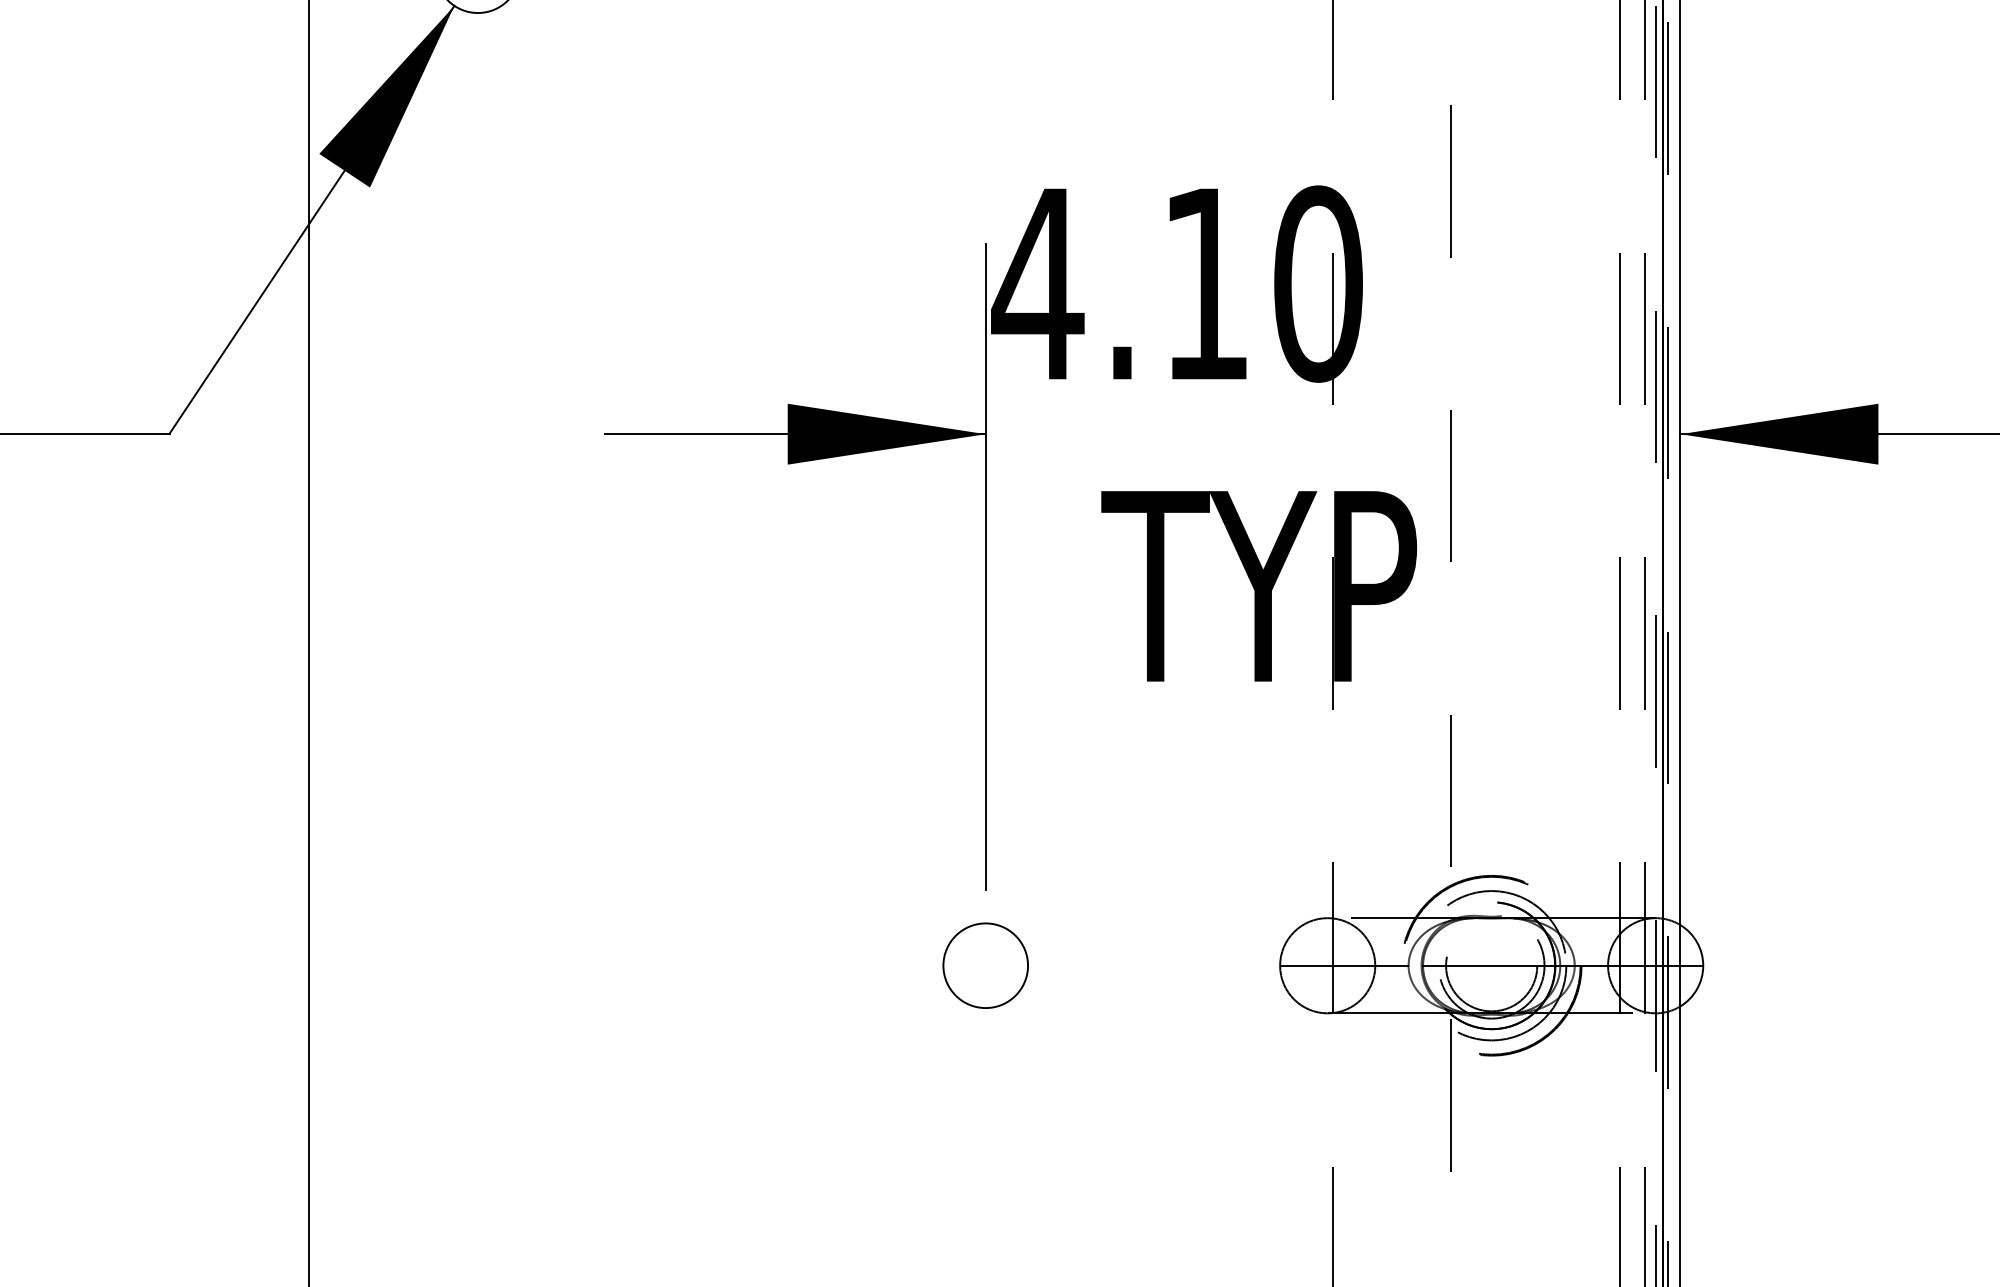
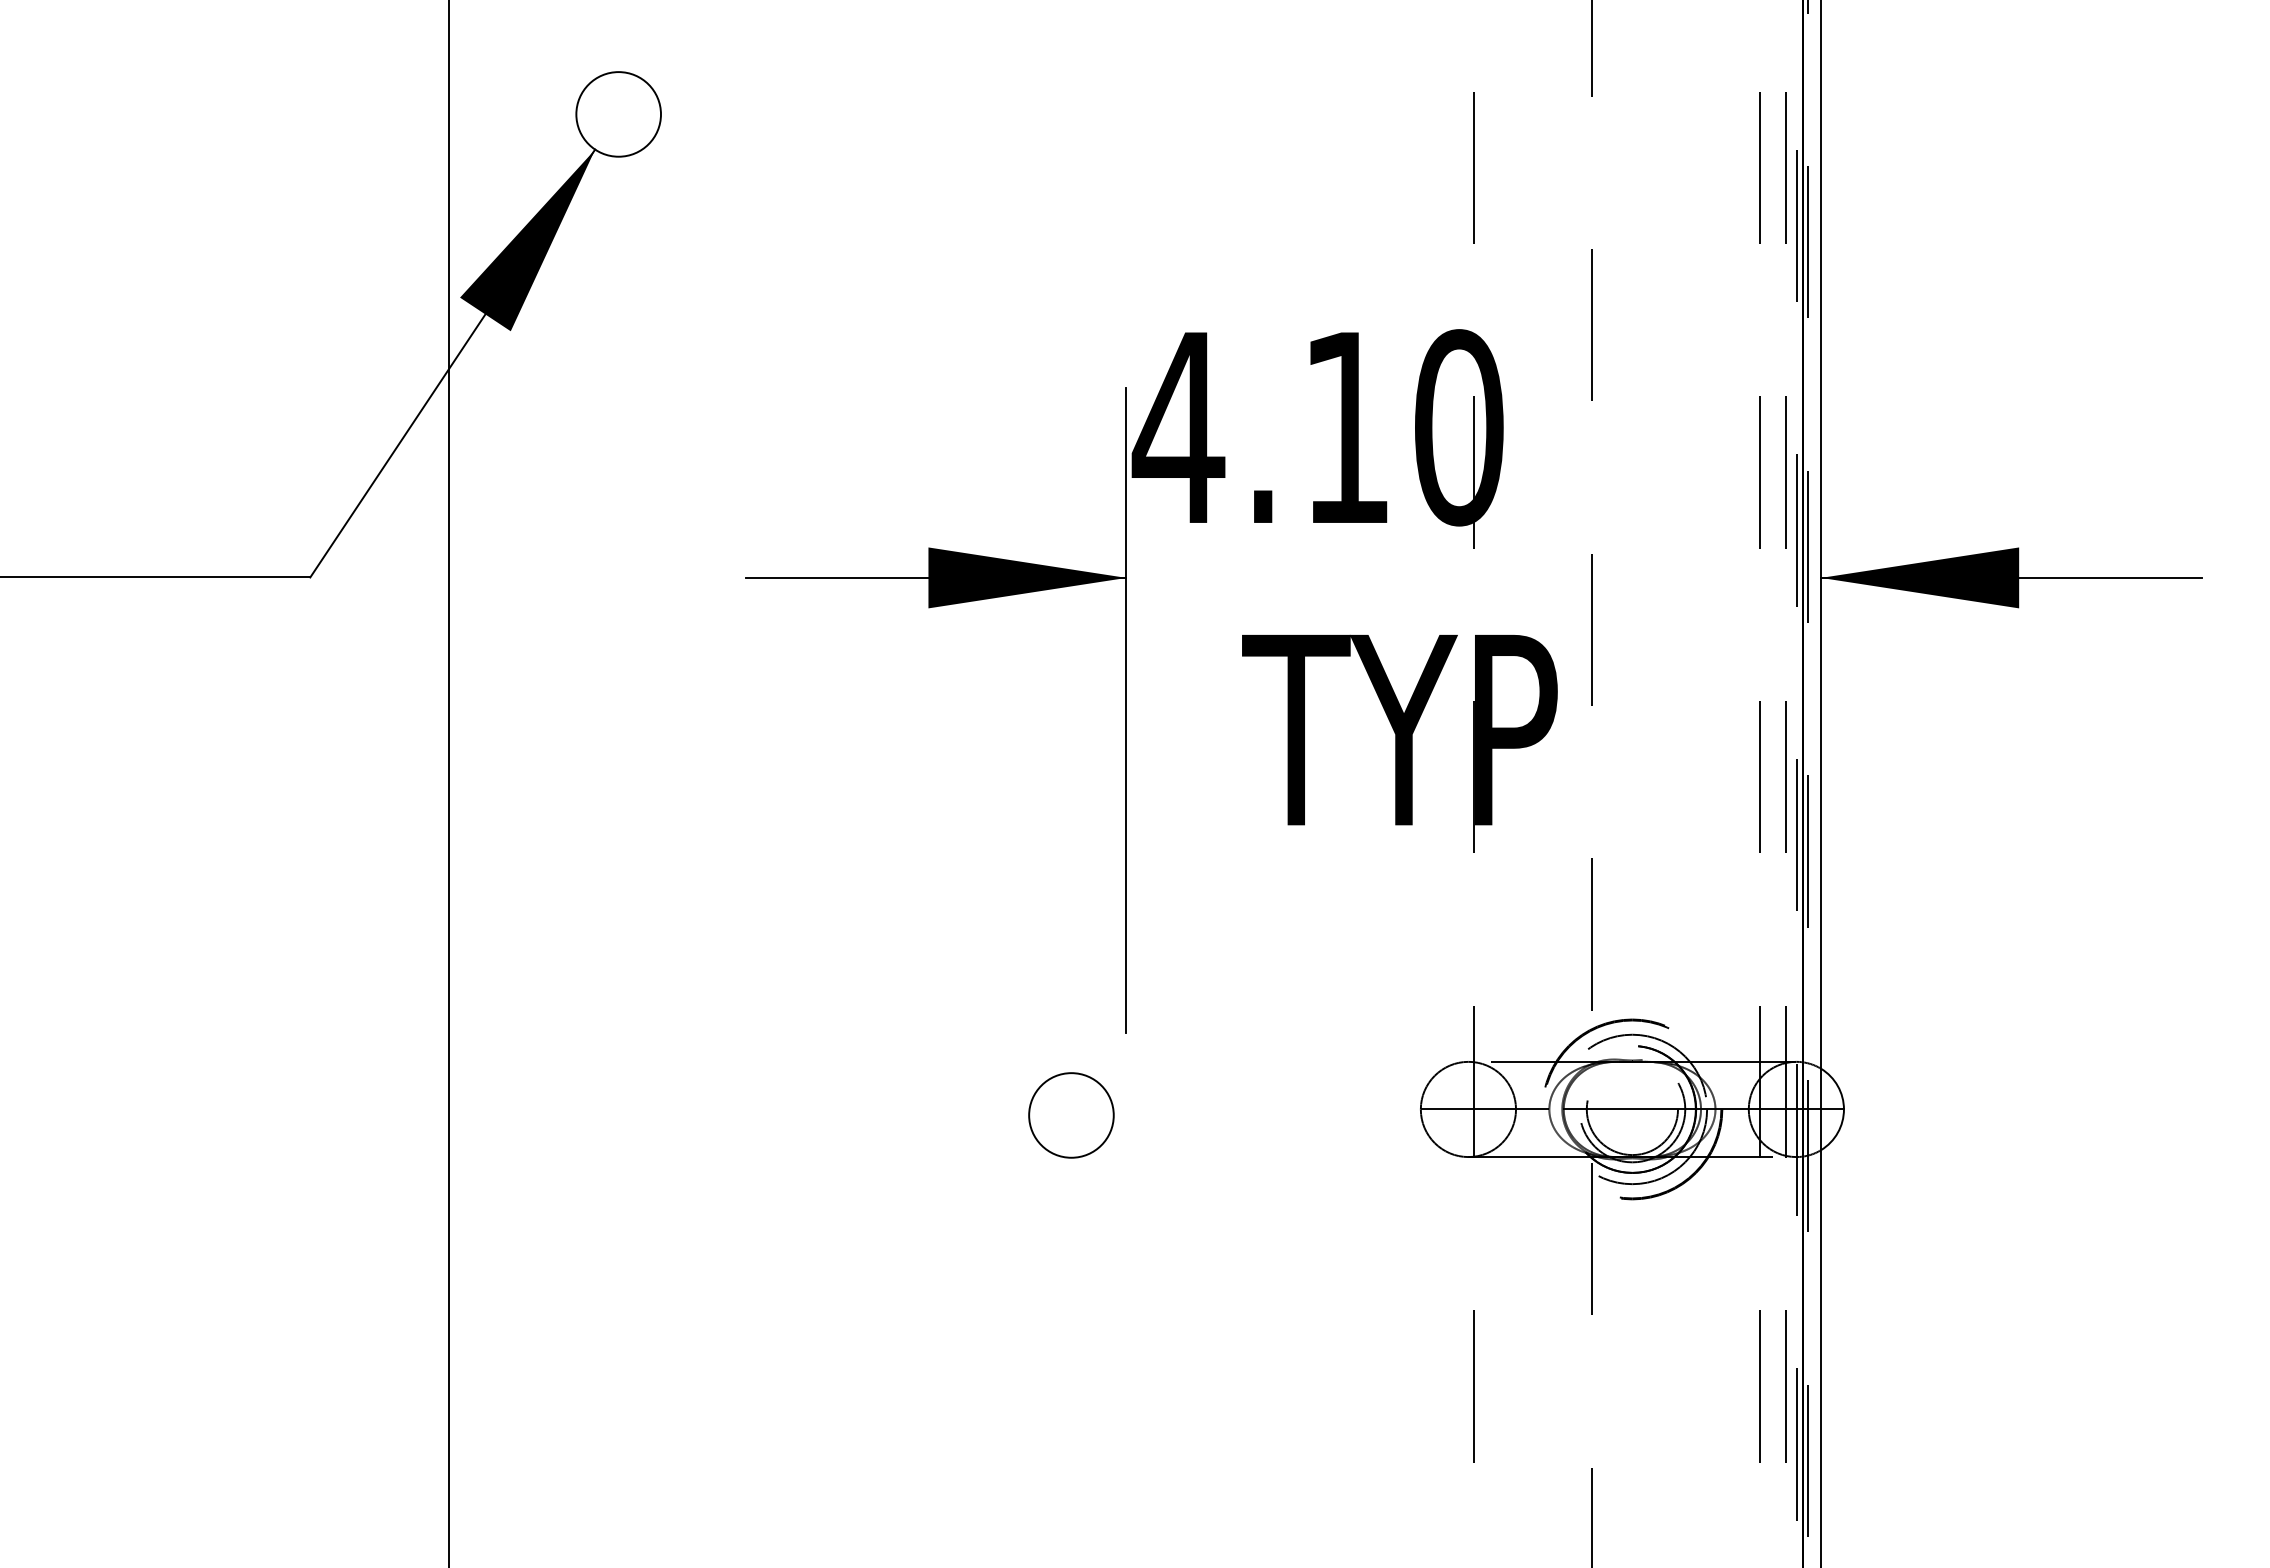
circle: (985, 965) -> (1071, 1115), moved

